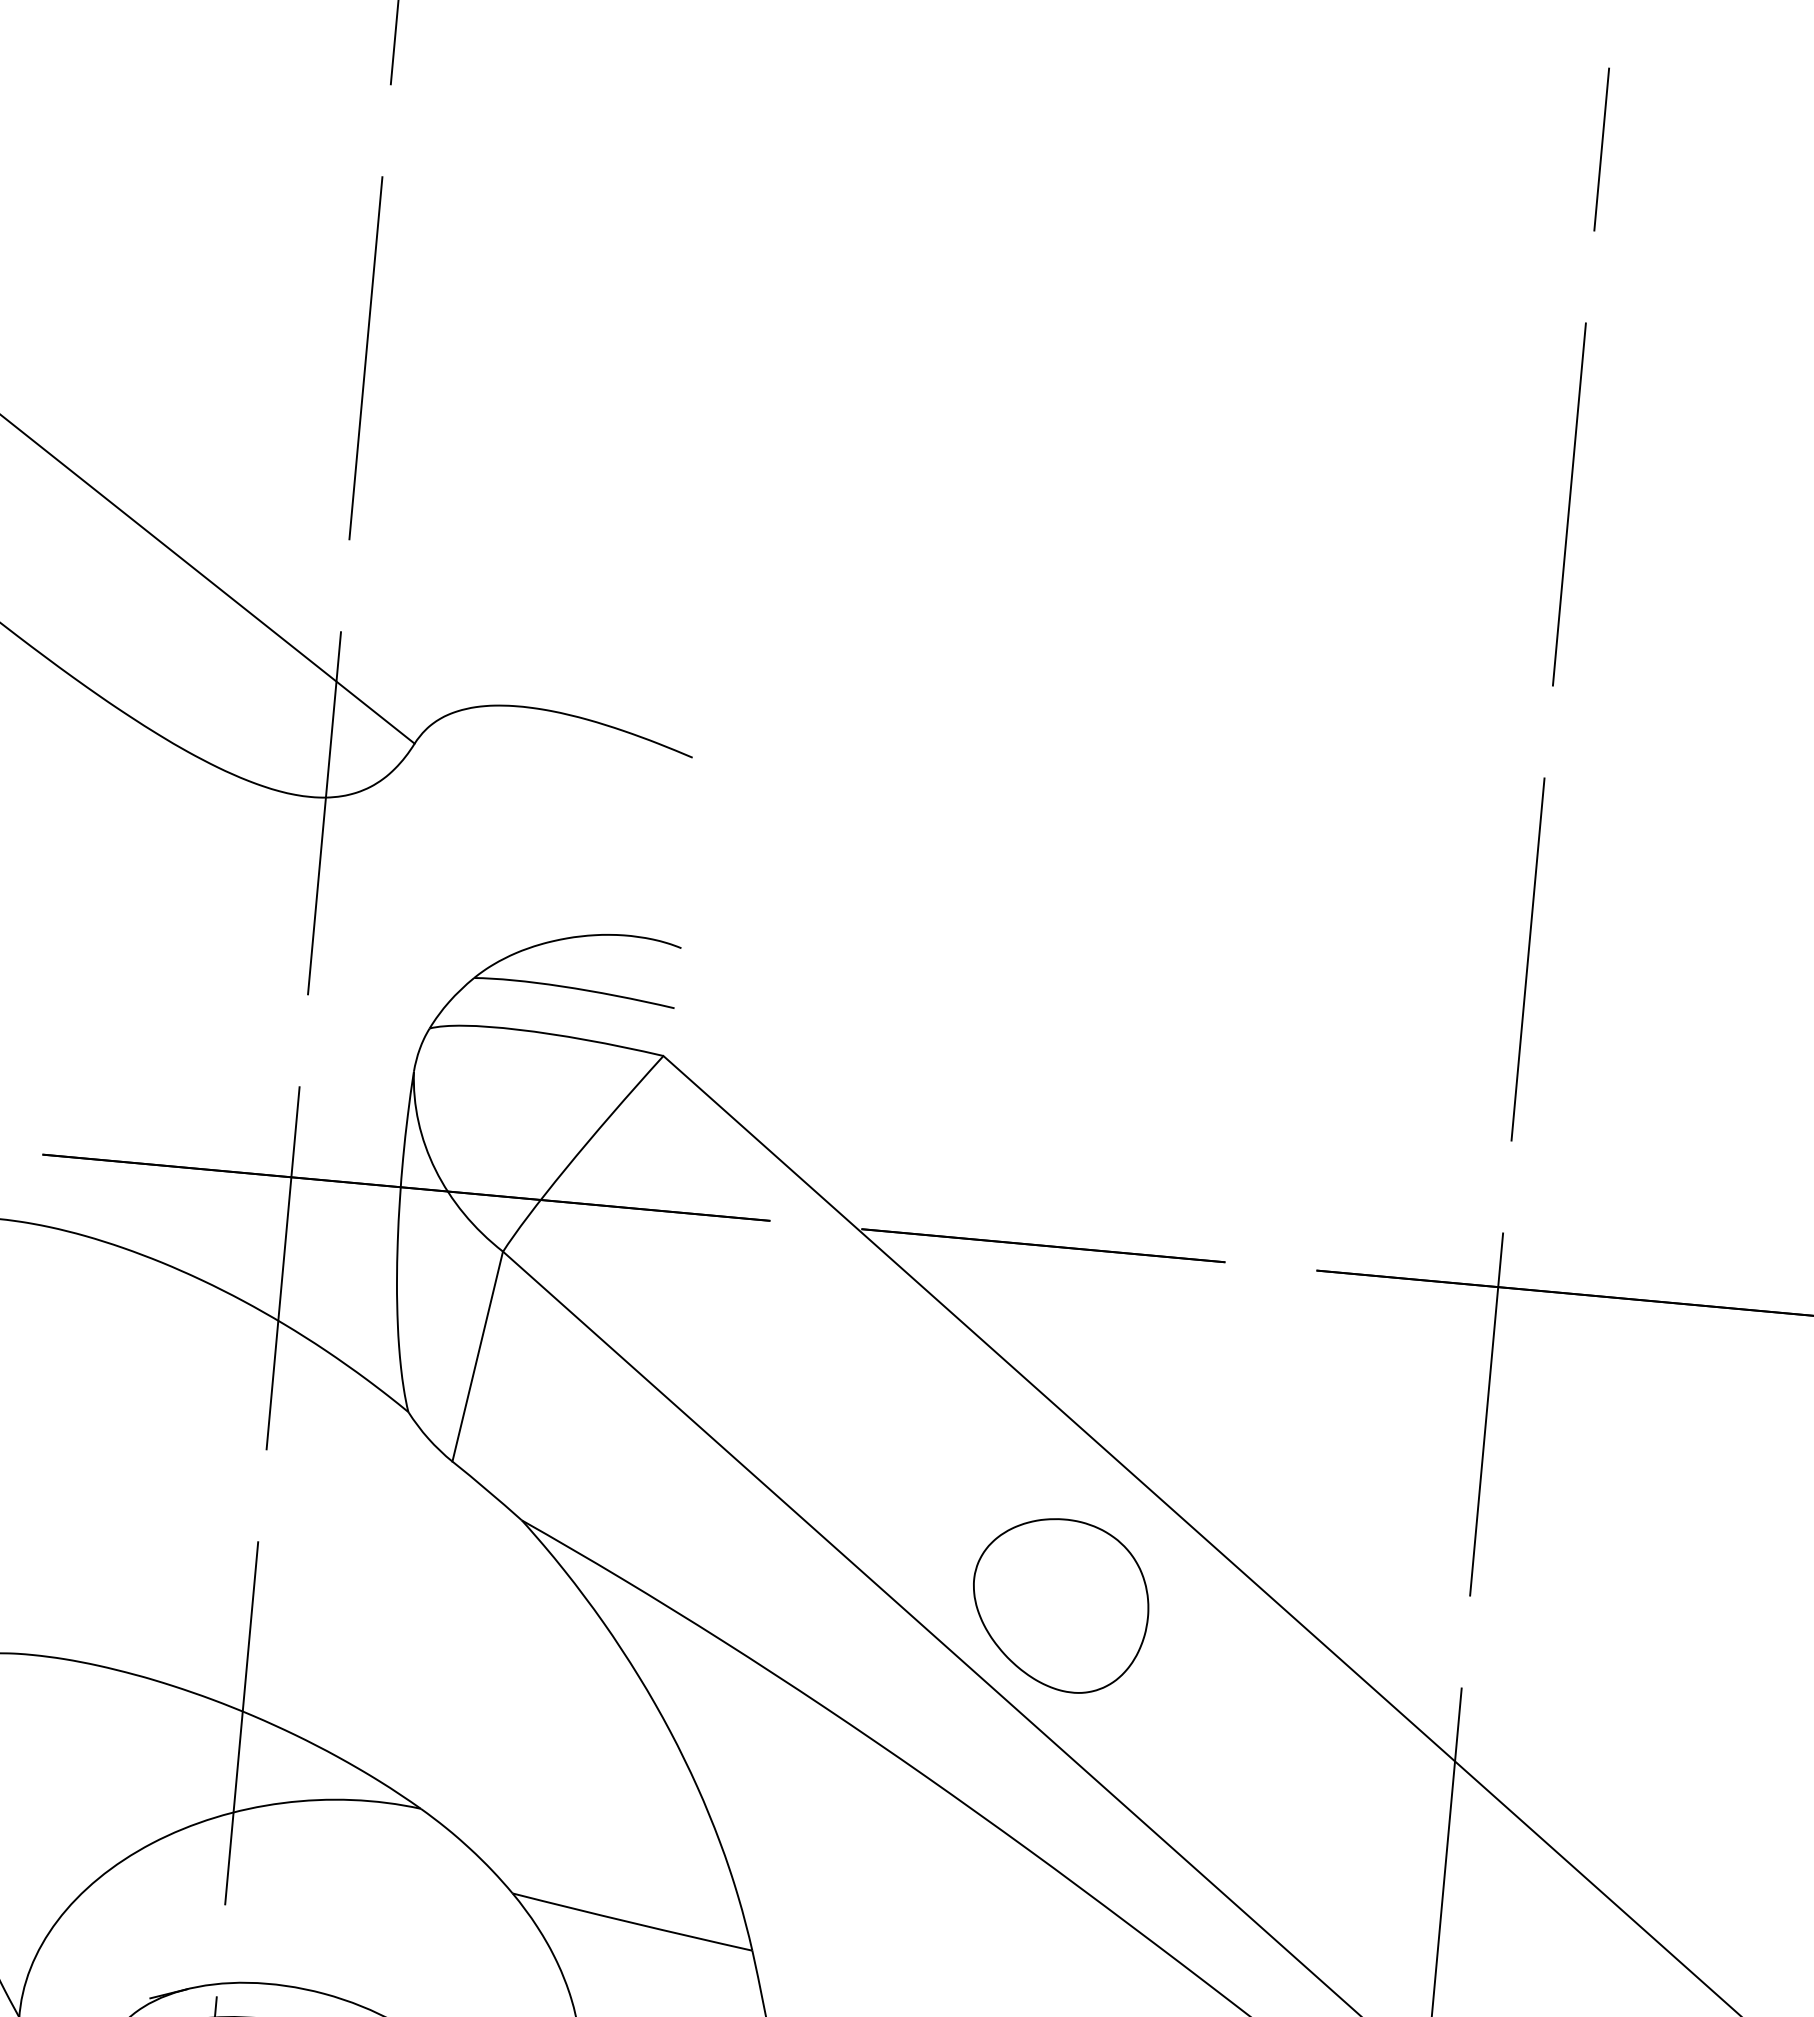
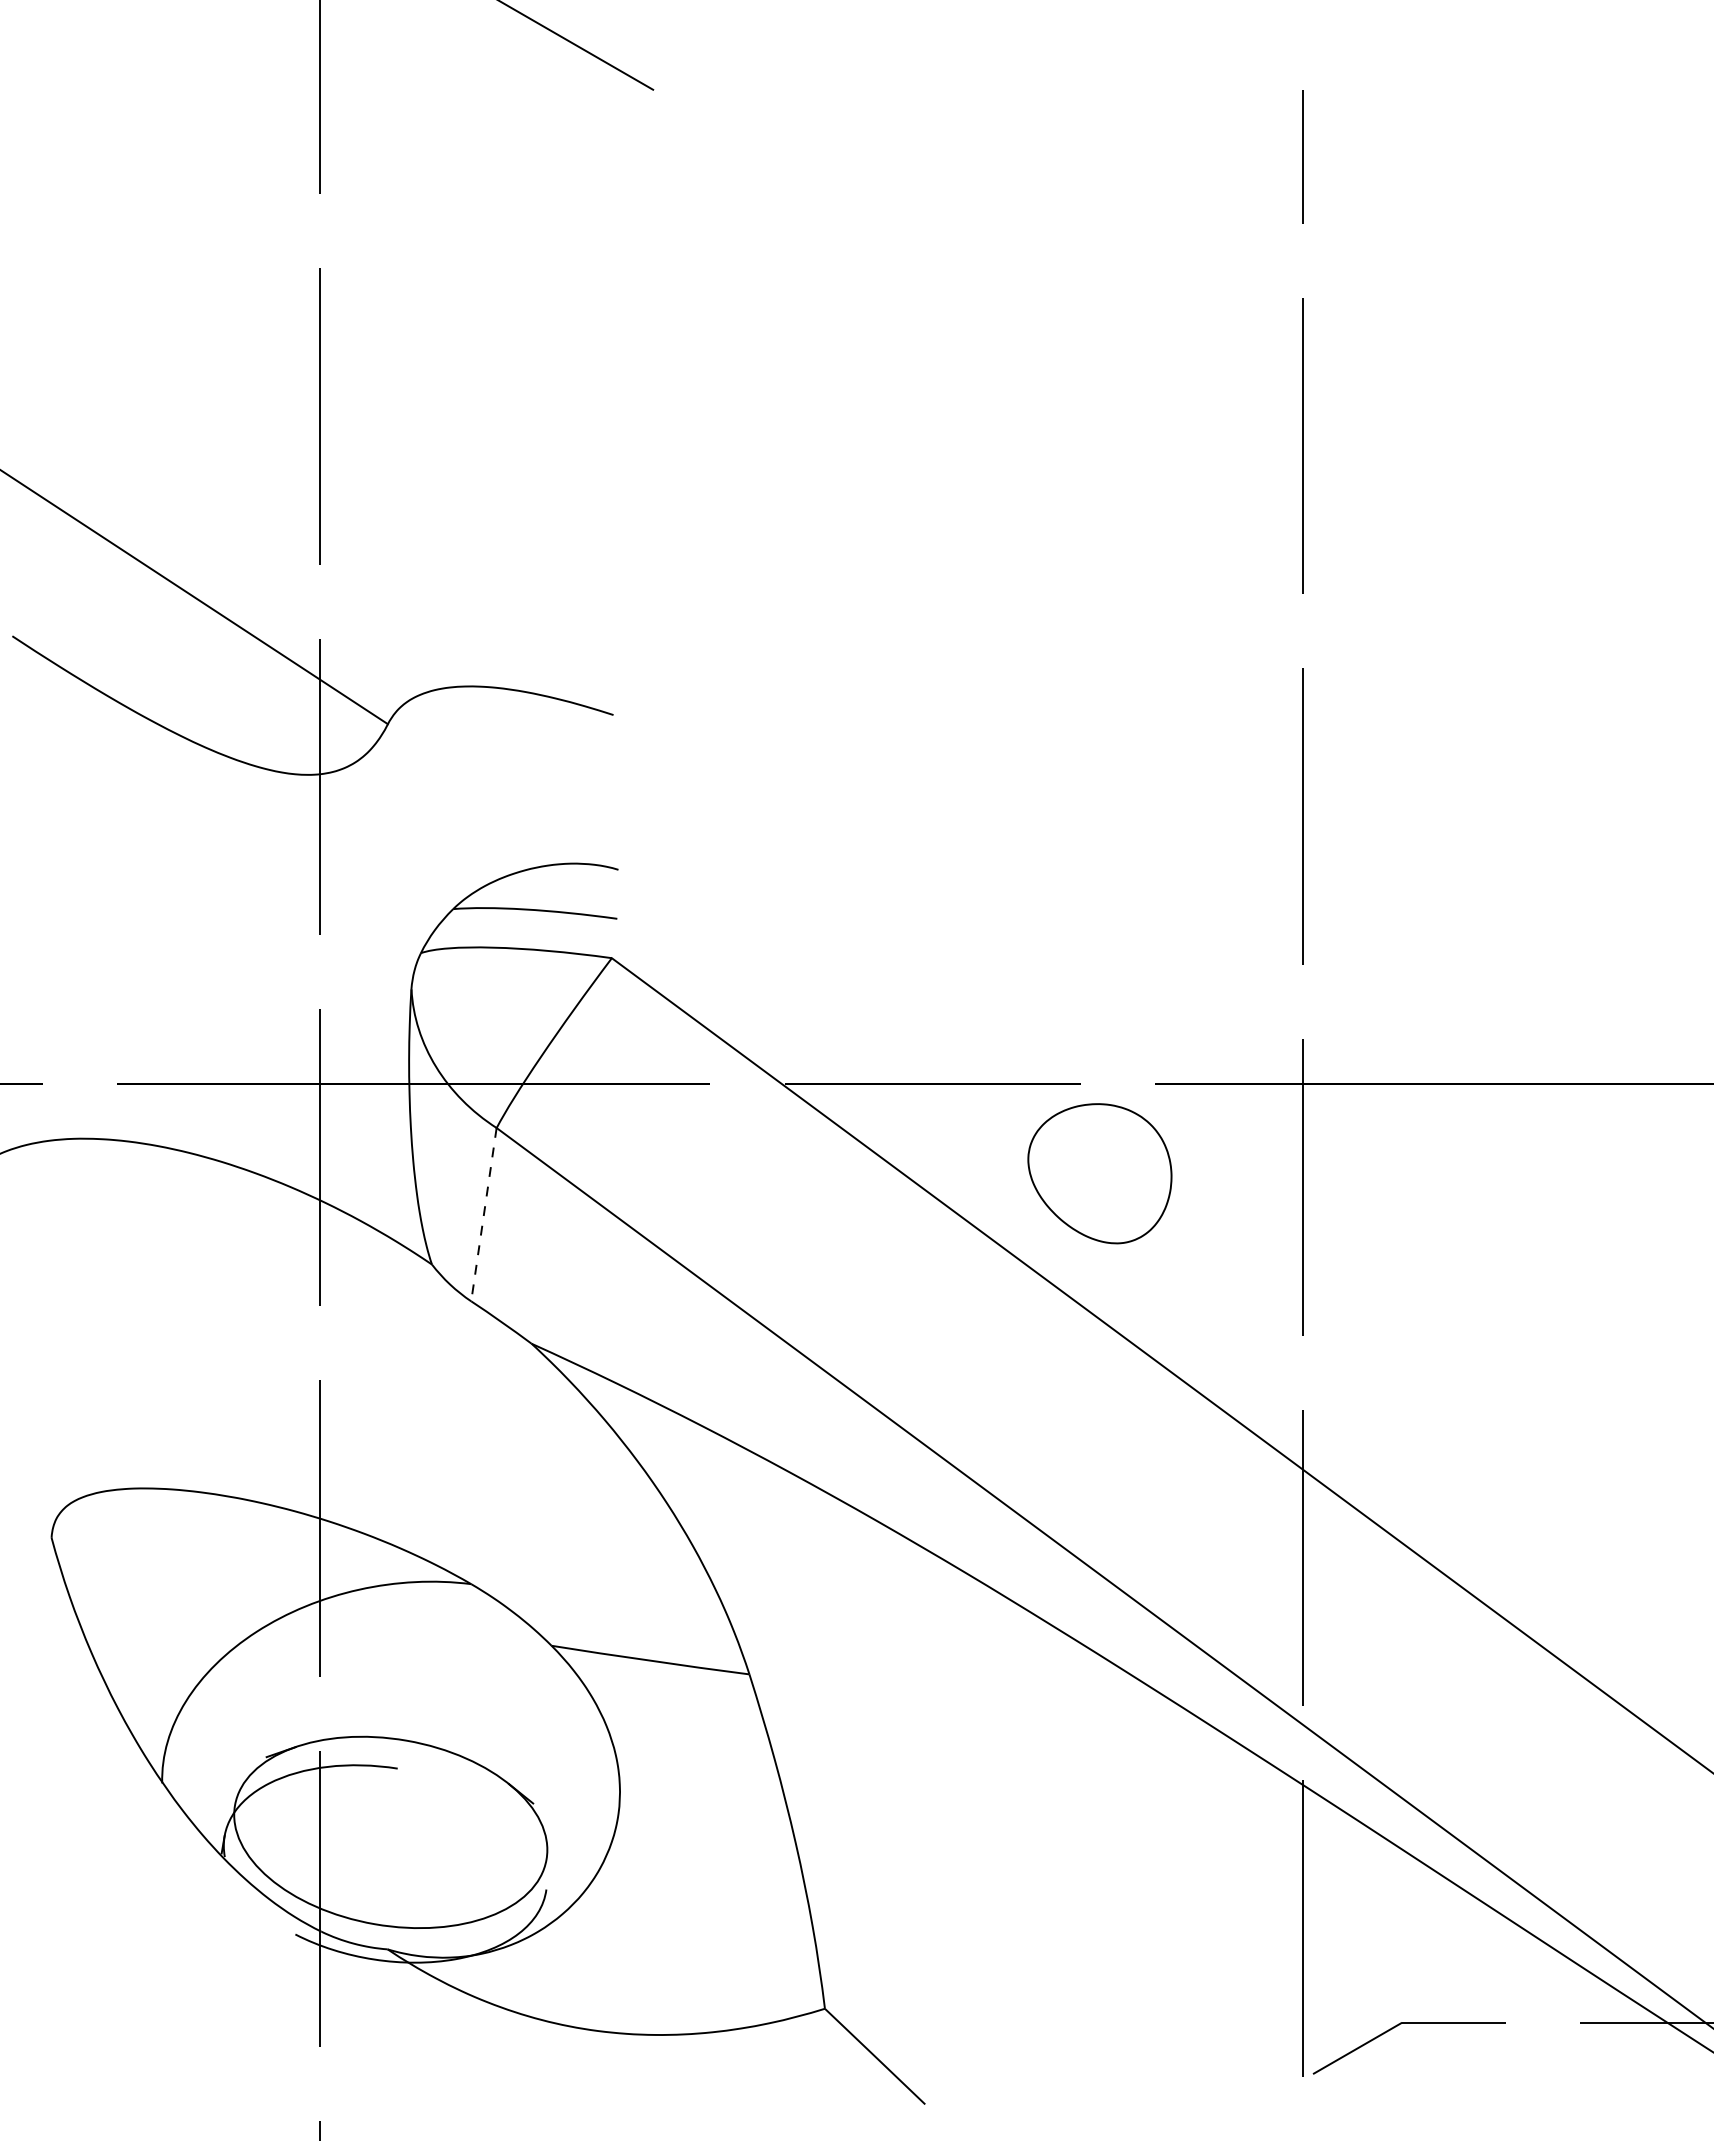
line: (477, 1356) -> (483, 1214), solid -> dashed
part: (1059, 1604) -> (1099, 1173), moved

